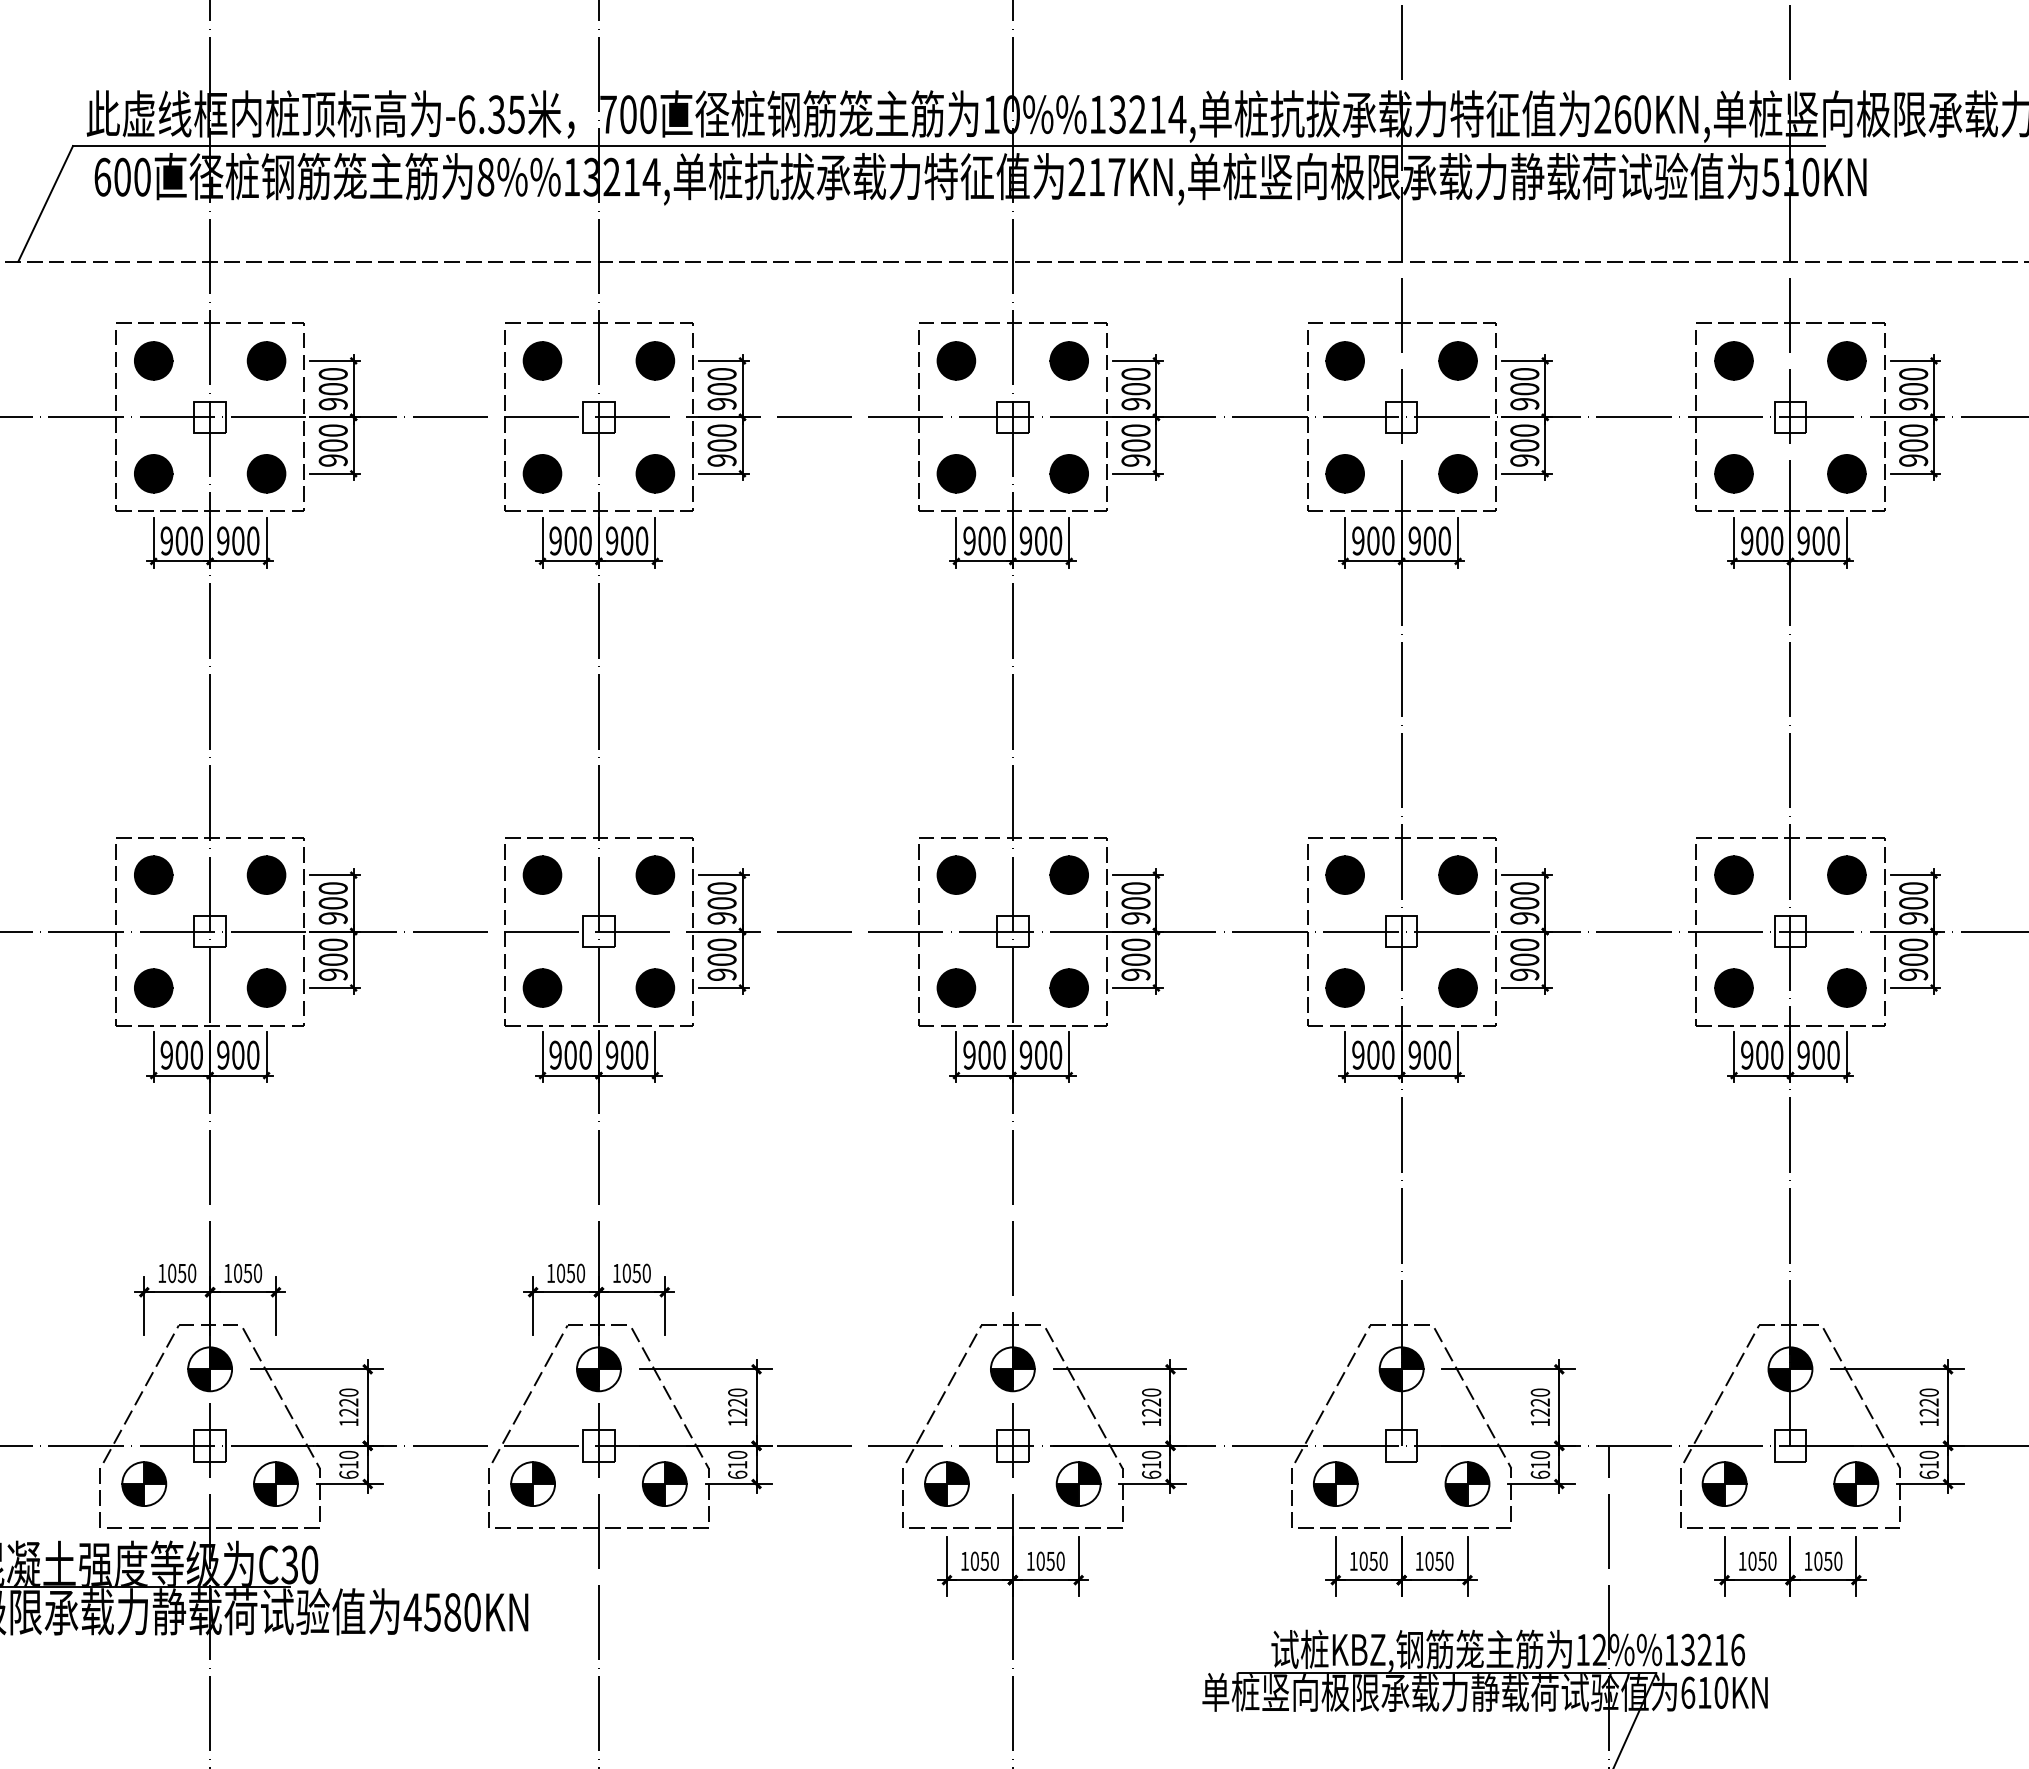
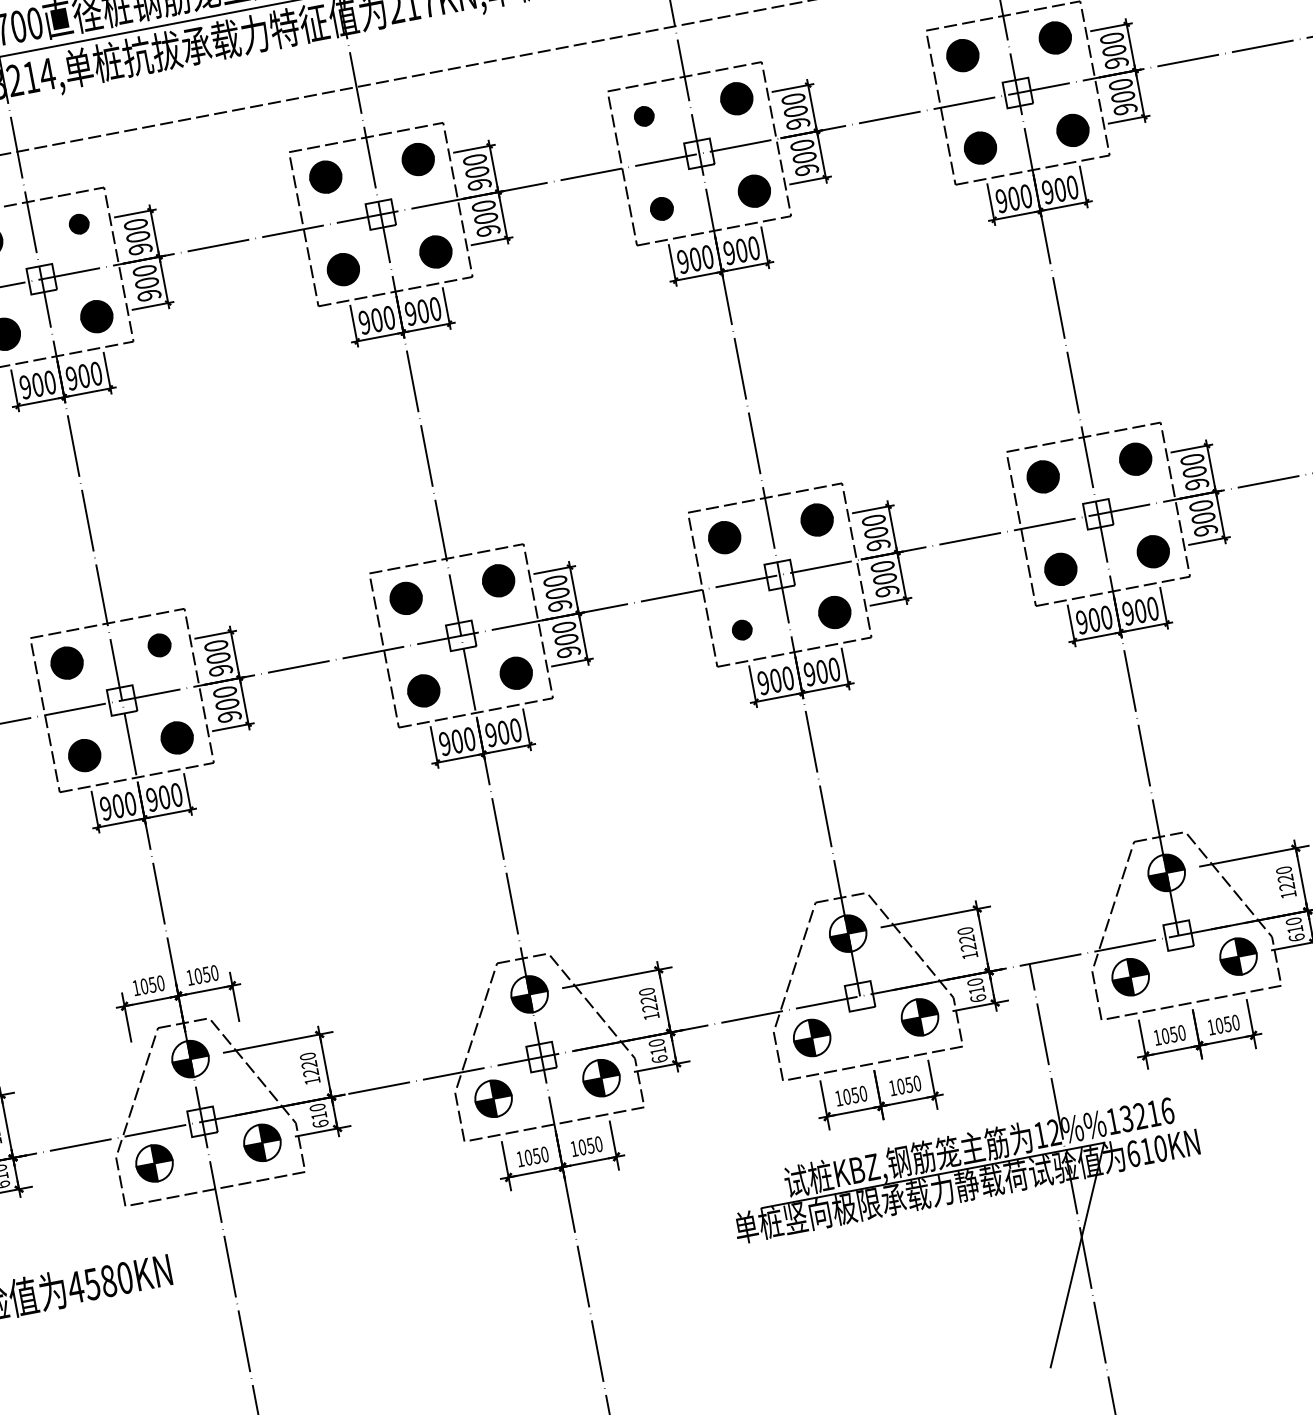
part: (655, 360) -> (79, 223), size x0.6
part: (1344, 360) -> (643, 116), size x0.6
part: (1344, 473) -> (661, 208), size x0.7
part: (655, 874) -> (159, 644), size x0.7
part: (1344, 987) -> (741, 629), size x0.6

